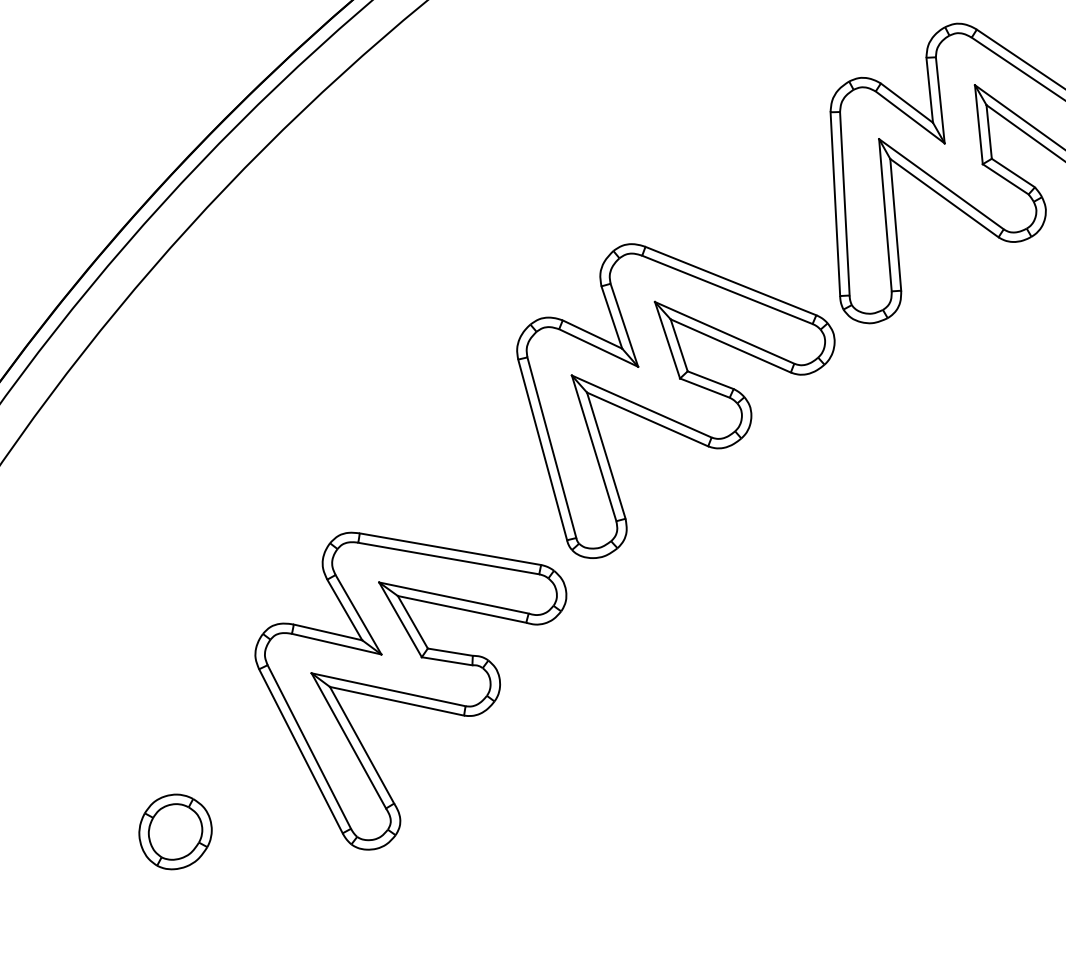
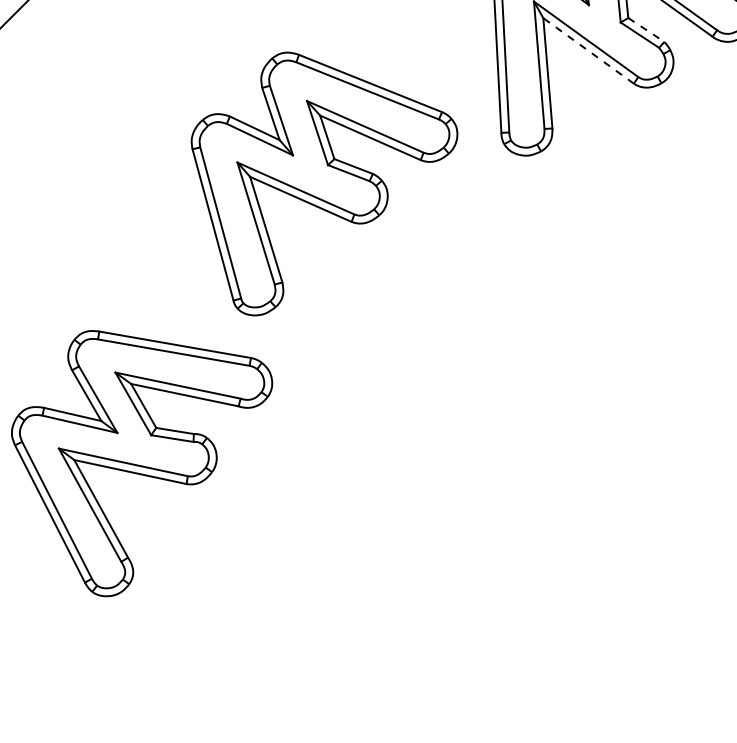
line: (1013, 173) -> (646, 30), solid -> dashed
line: (944, 198) -> (588, 51), solid -> dashed
part: (675, 400) -> (324, 183), moved

